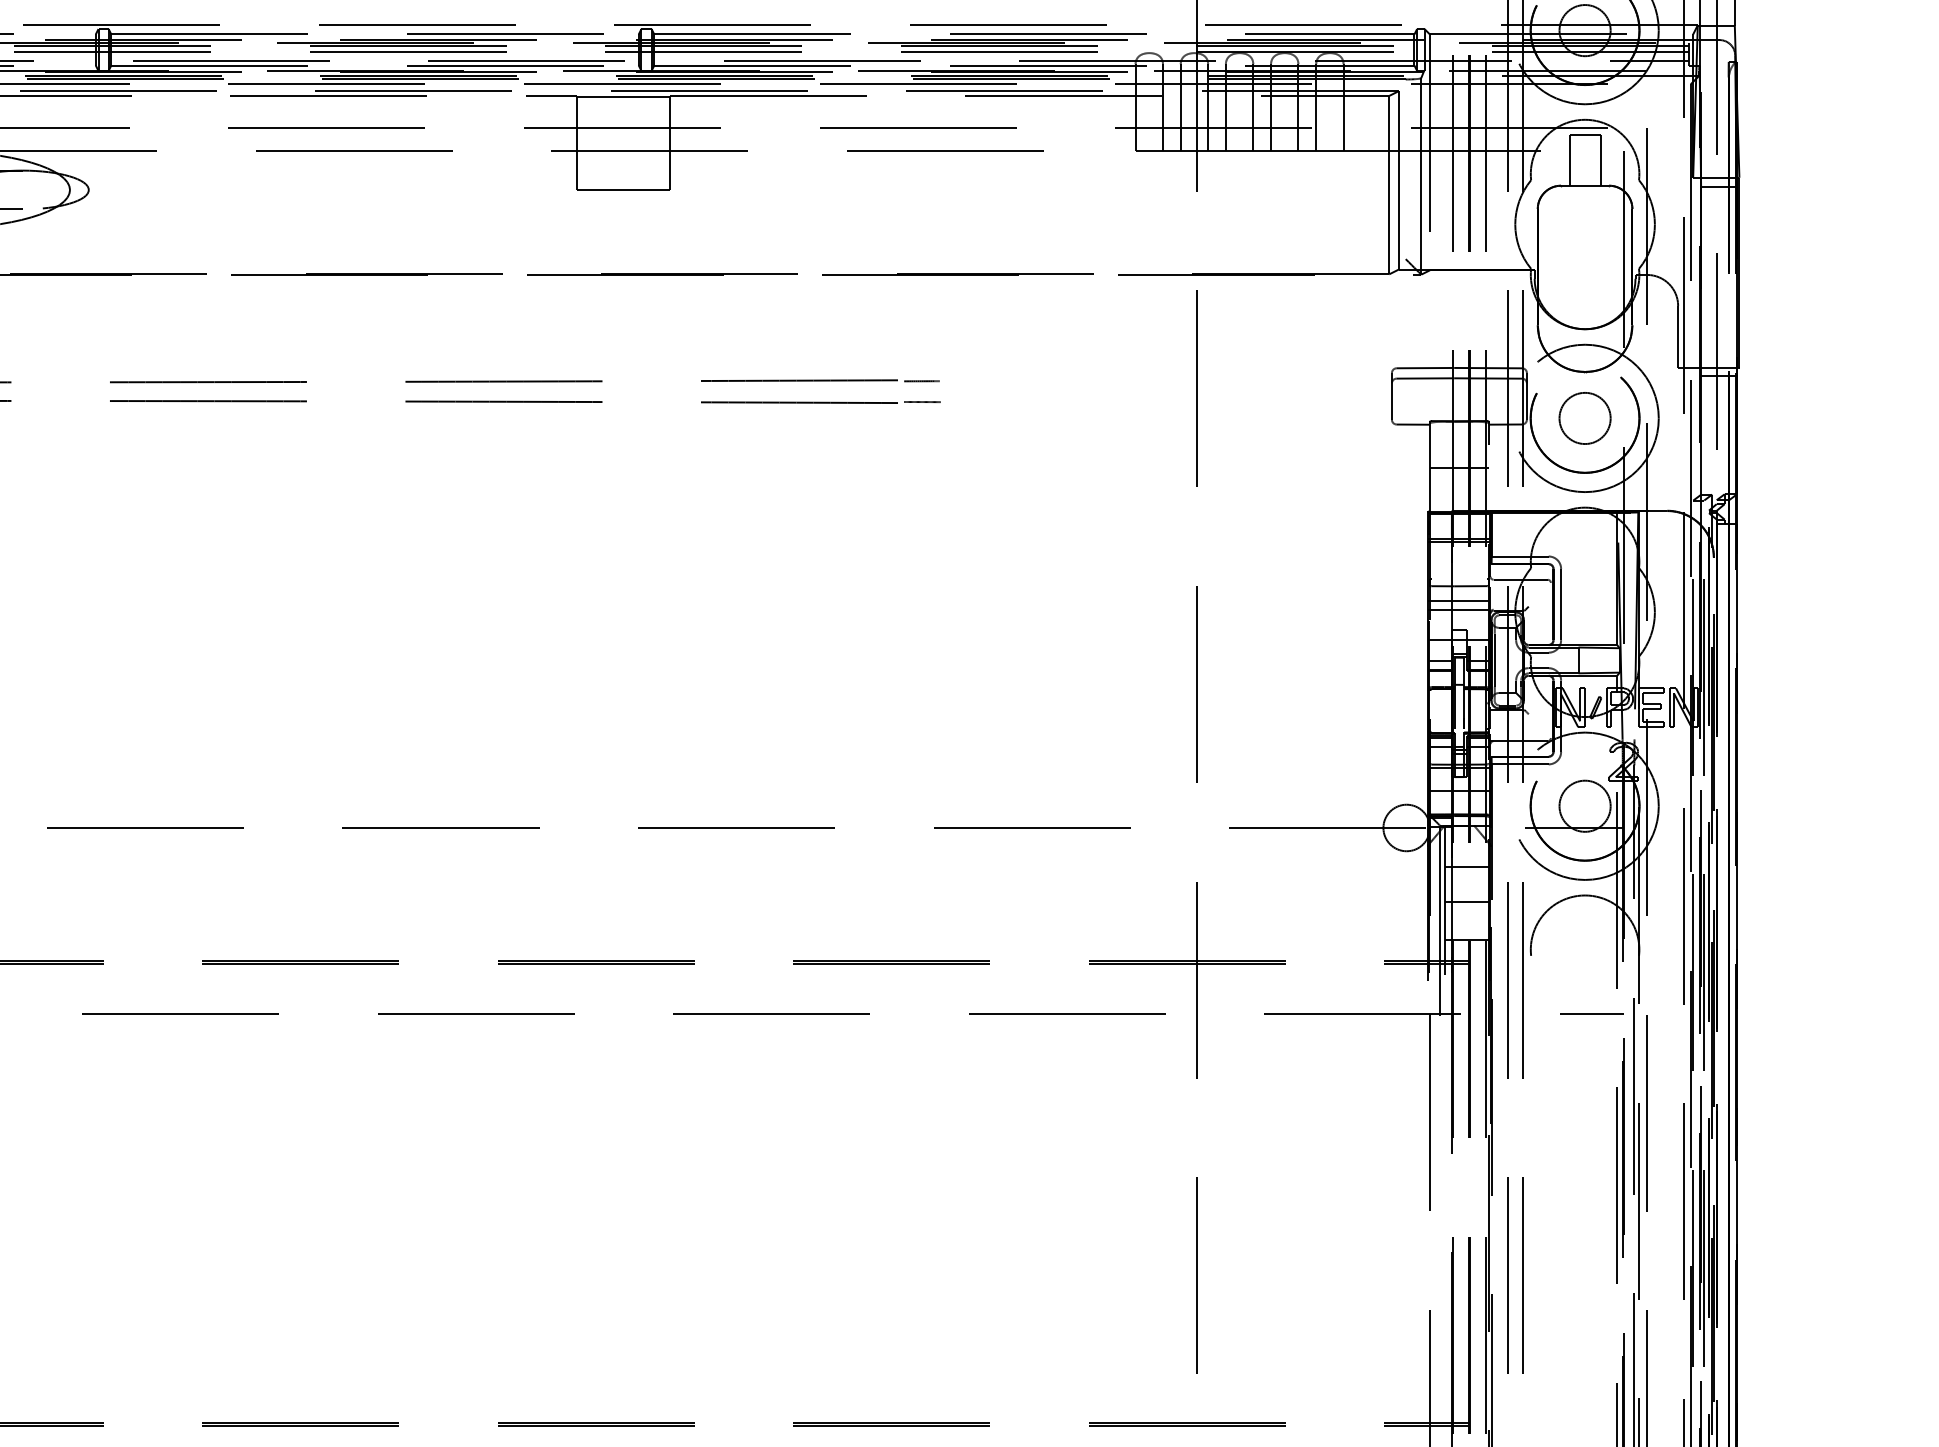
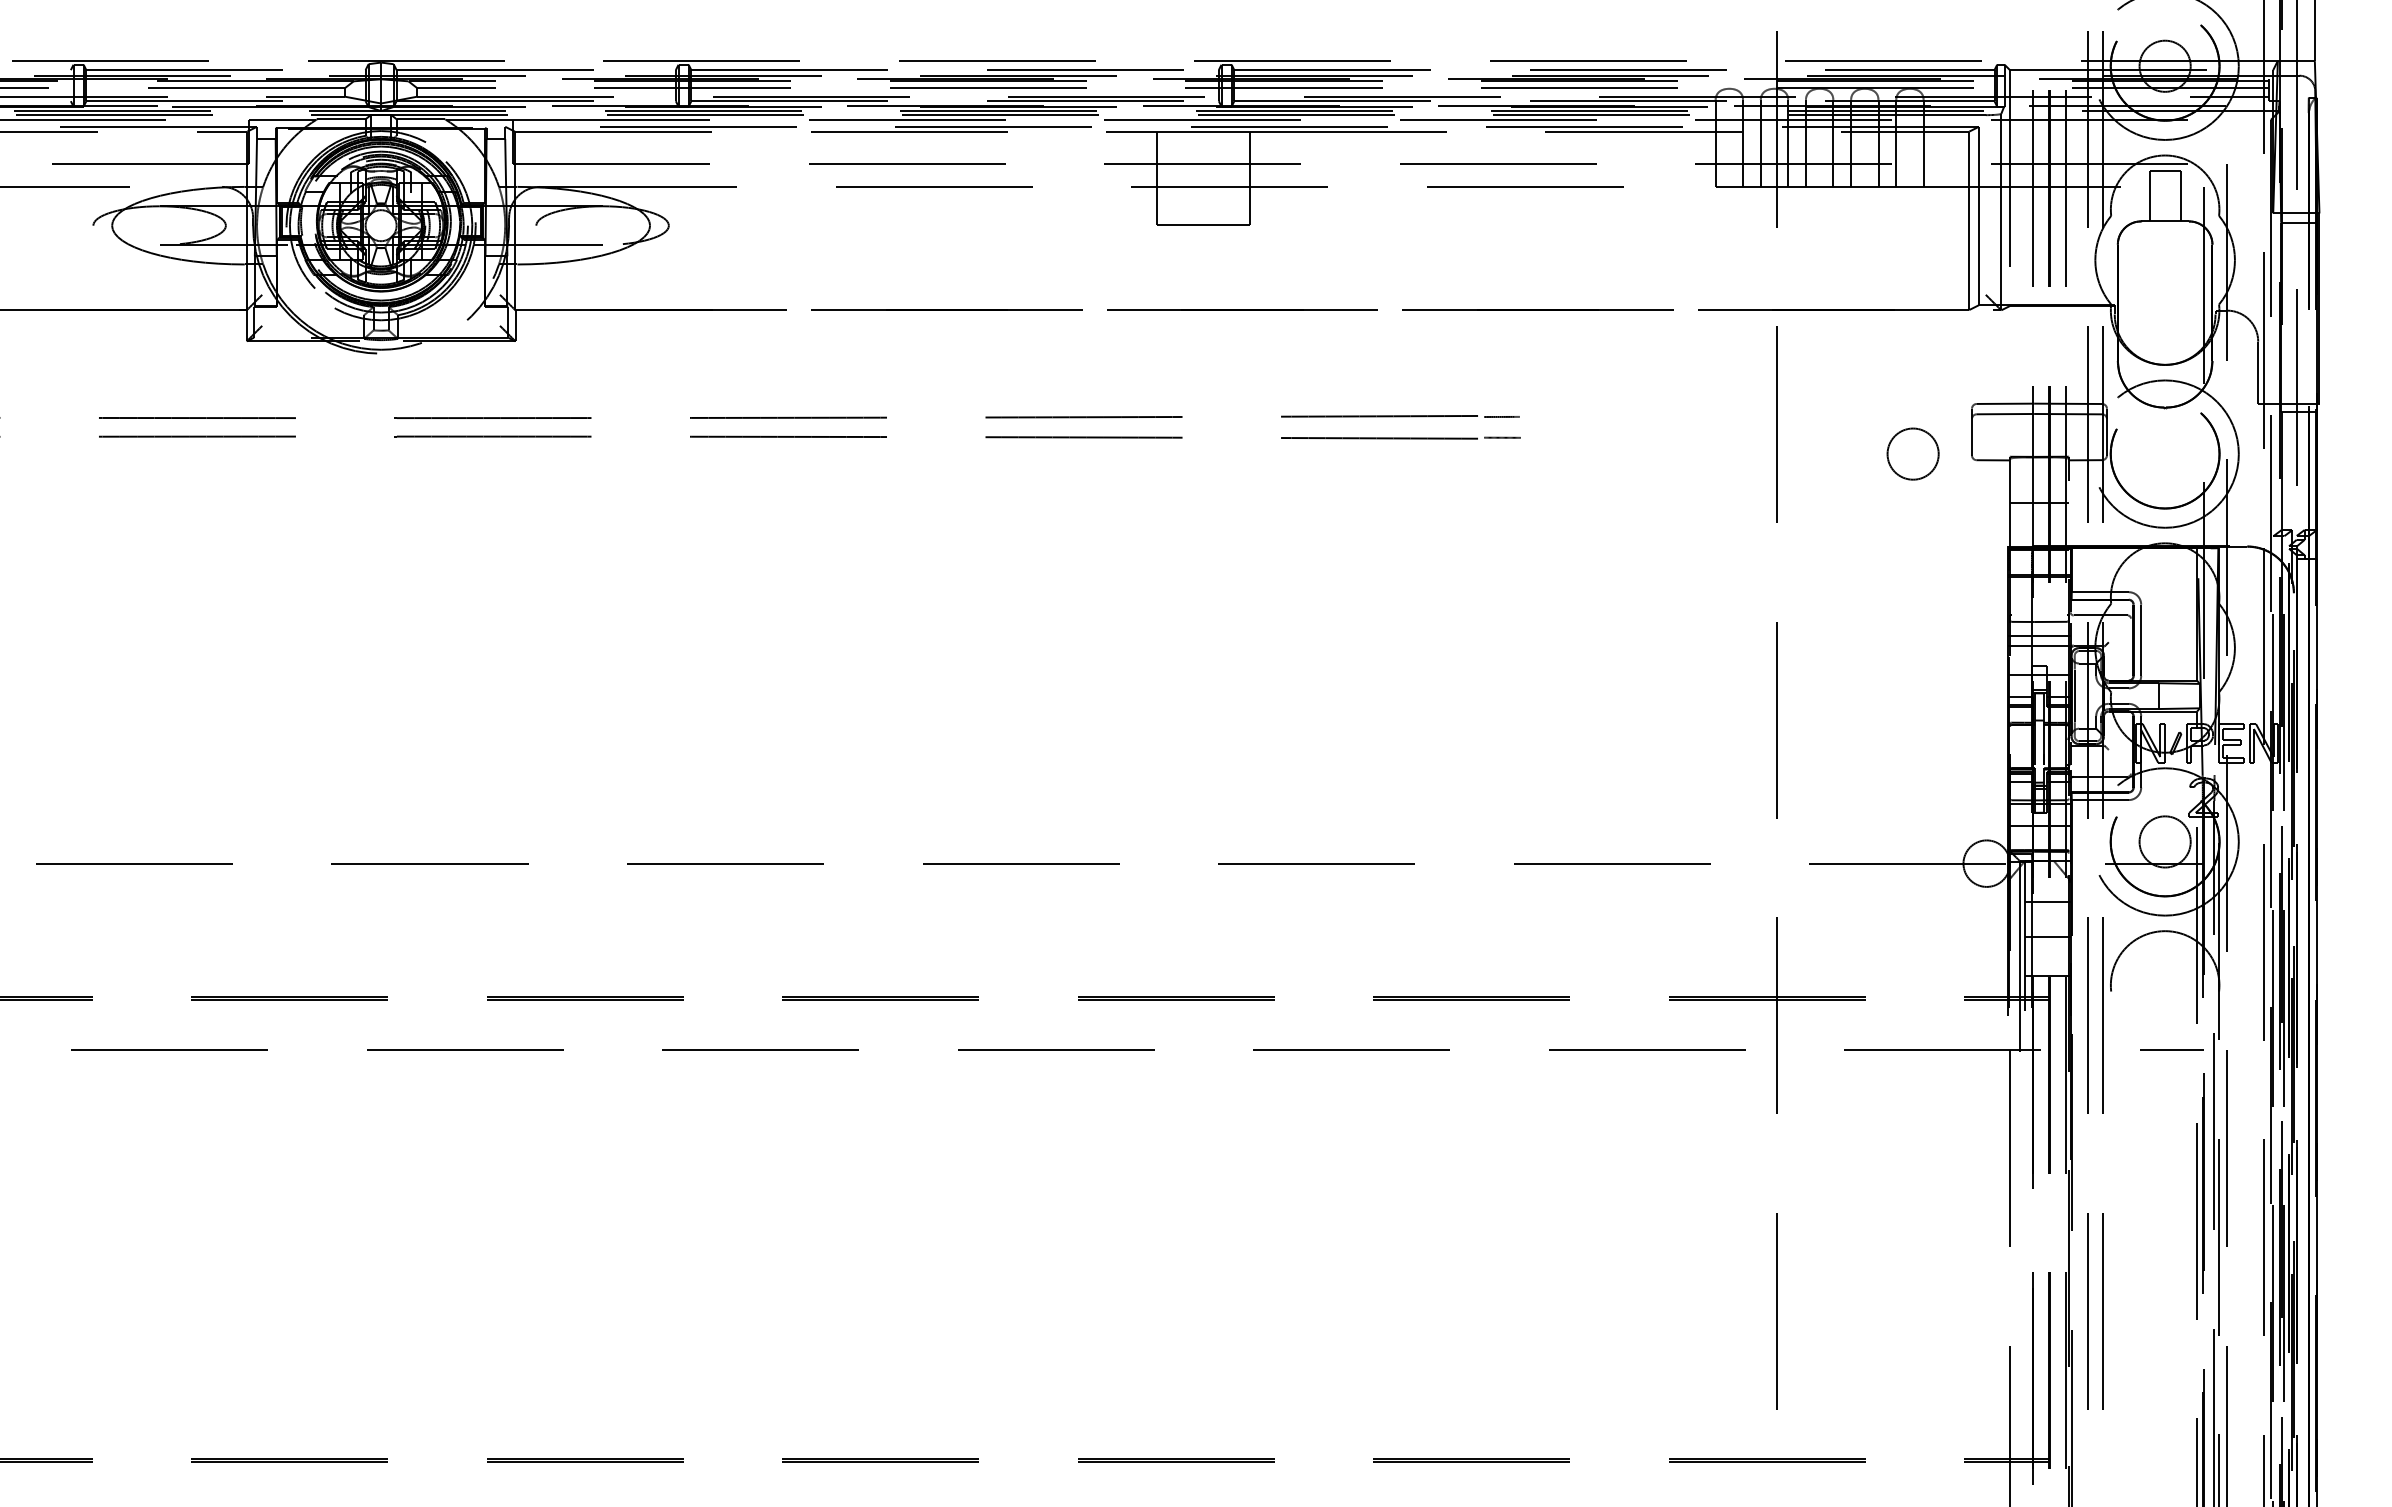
circle: (1584, 417) -> (1912, 453), moved

